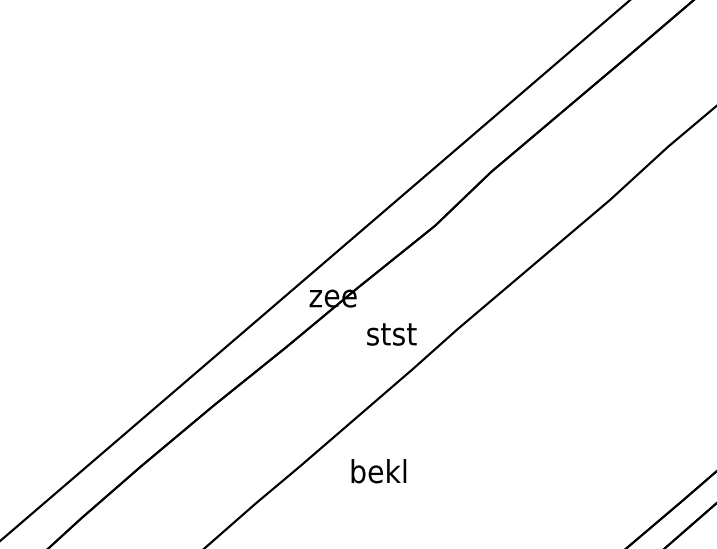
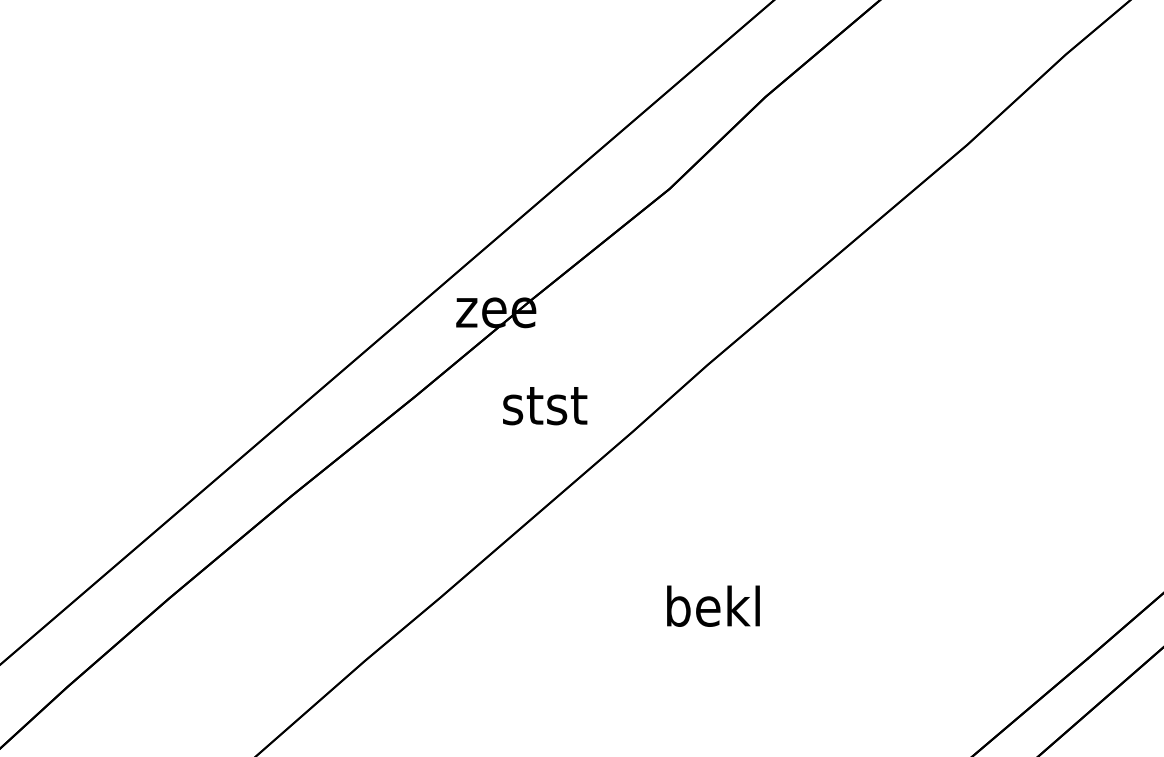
text: (391, 334) -> (544, 406), moved
text: (378, 471) -> (712, 606), moved

